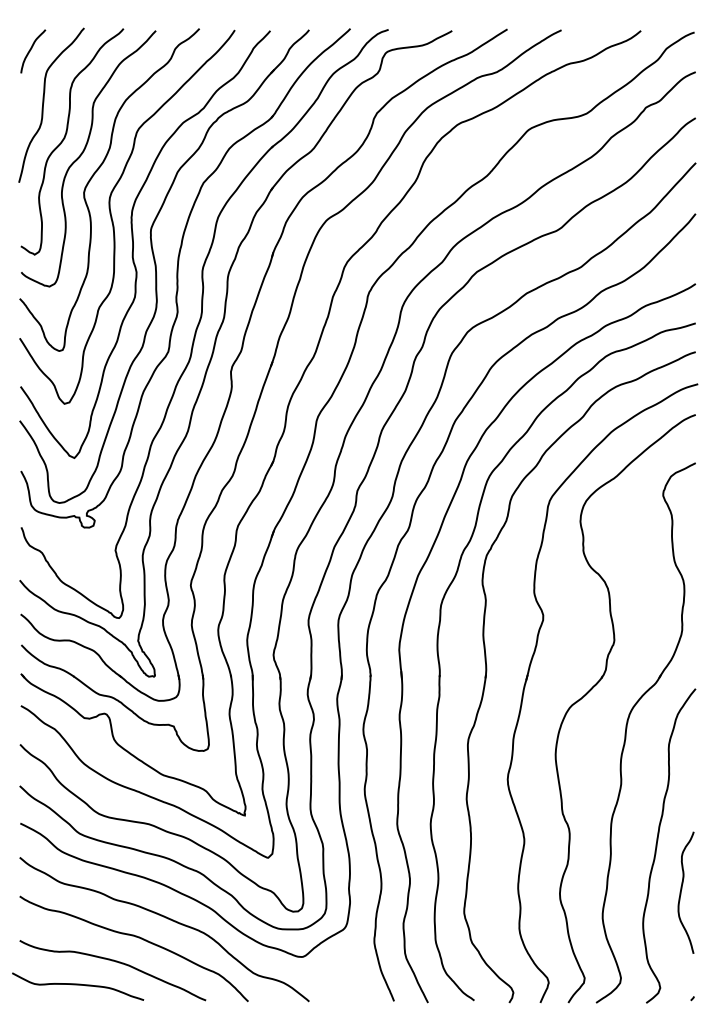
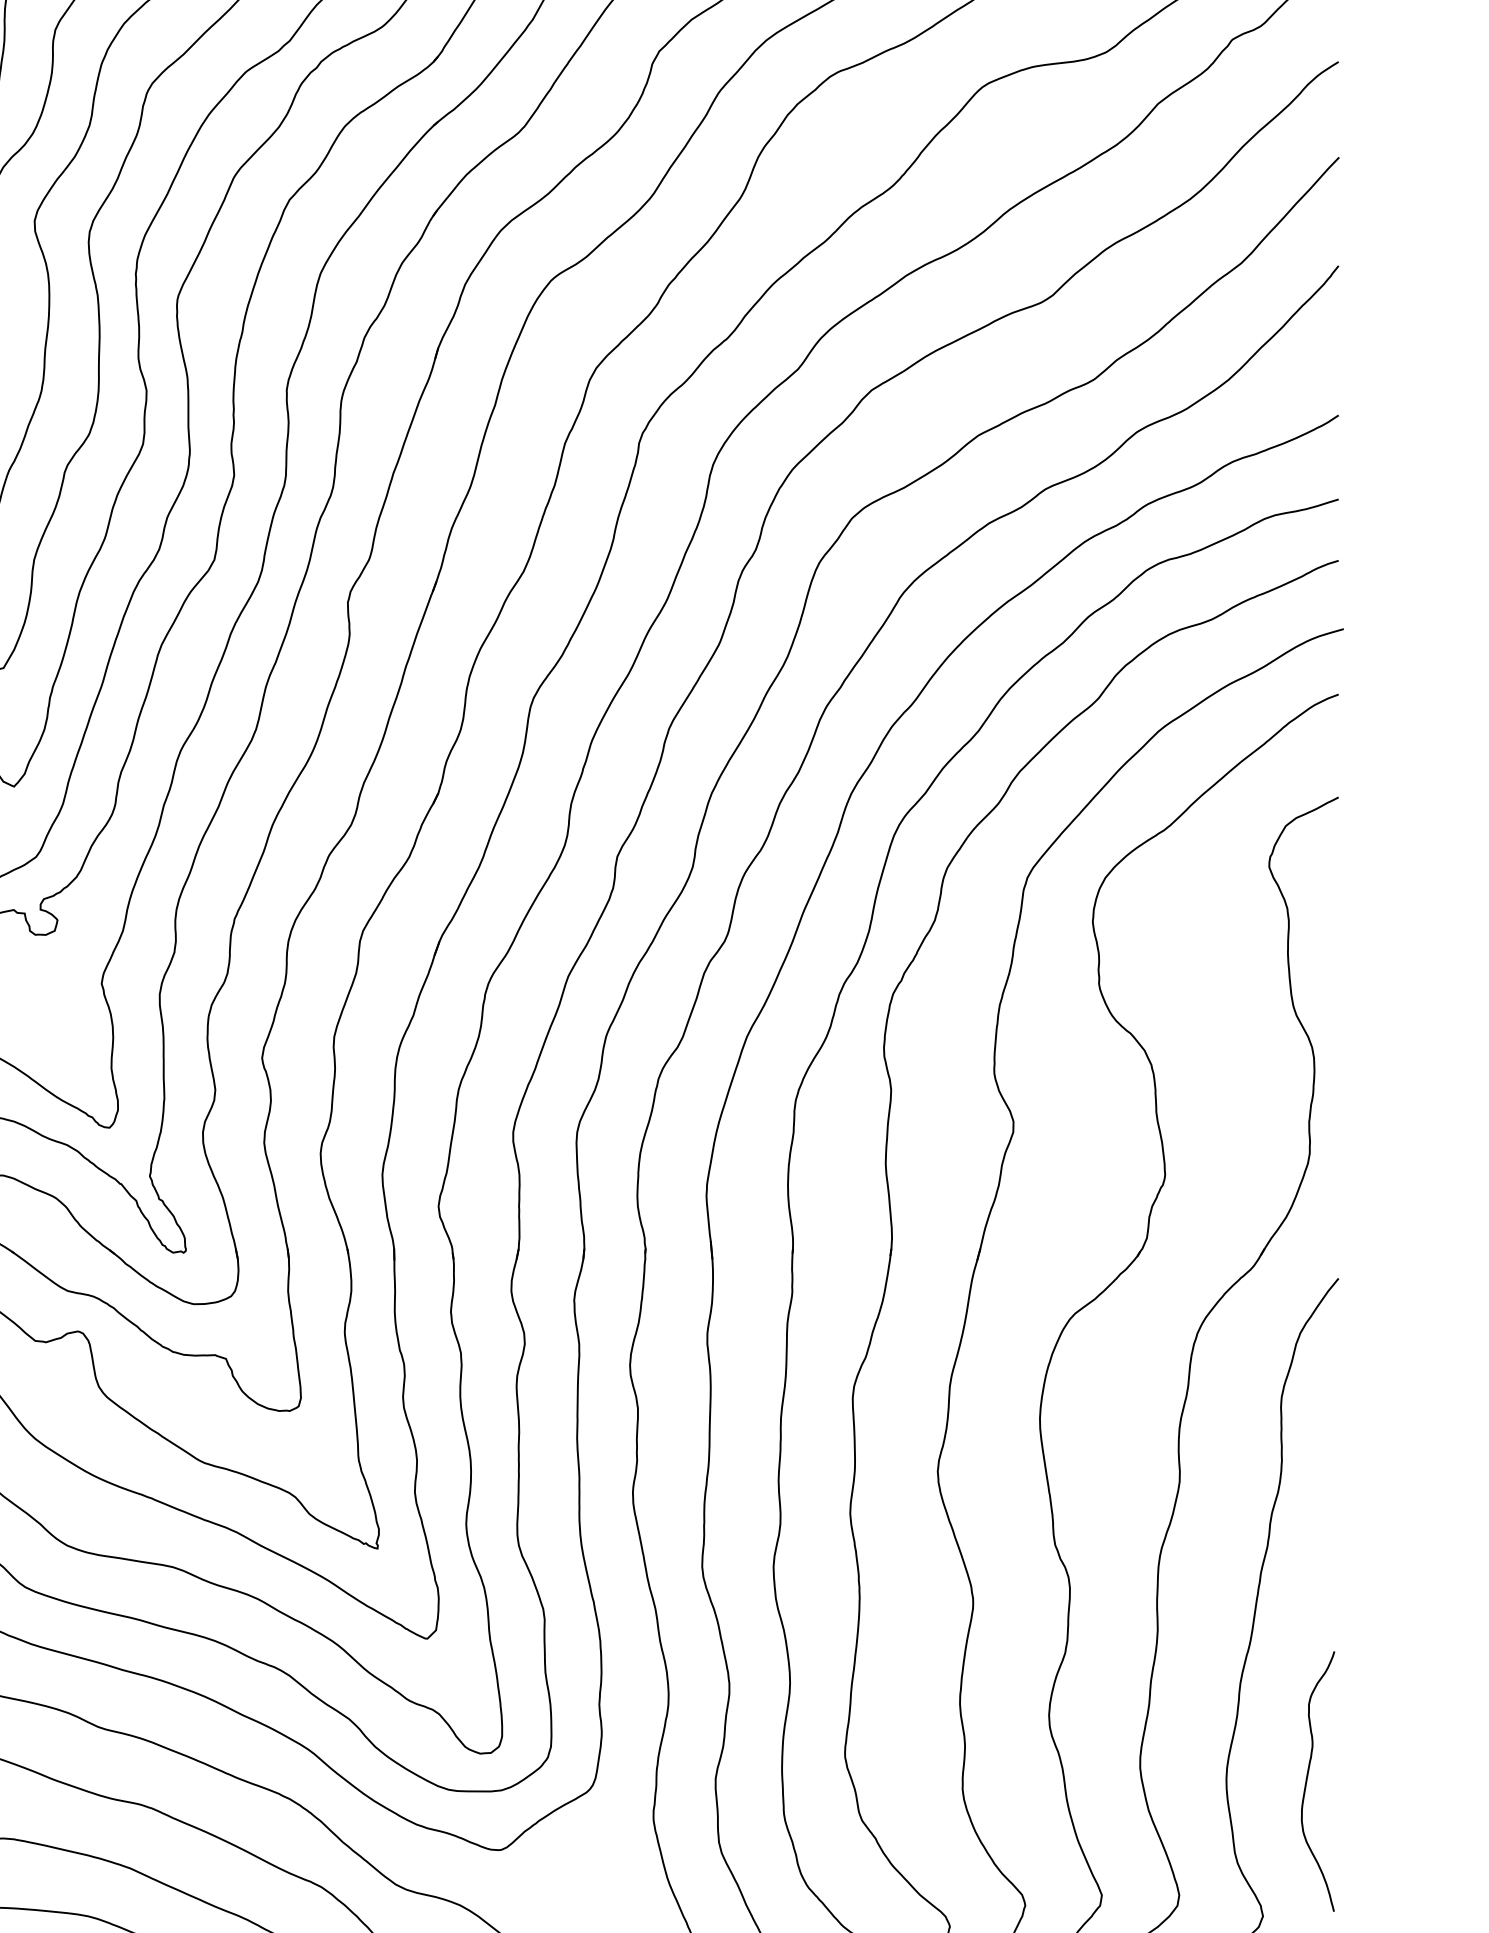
curve: (681, 892) -> (1308, 1780), moved

